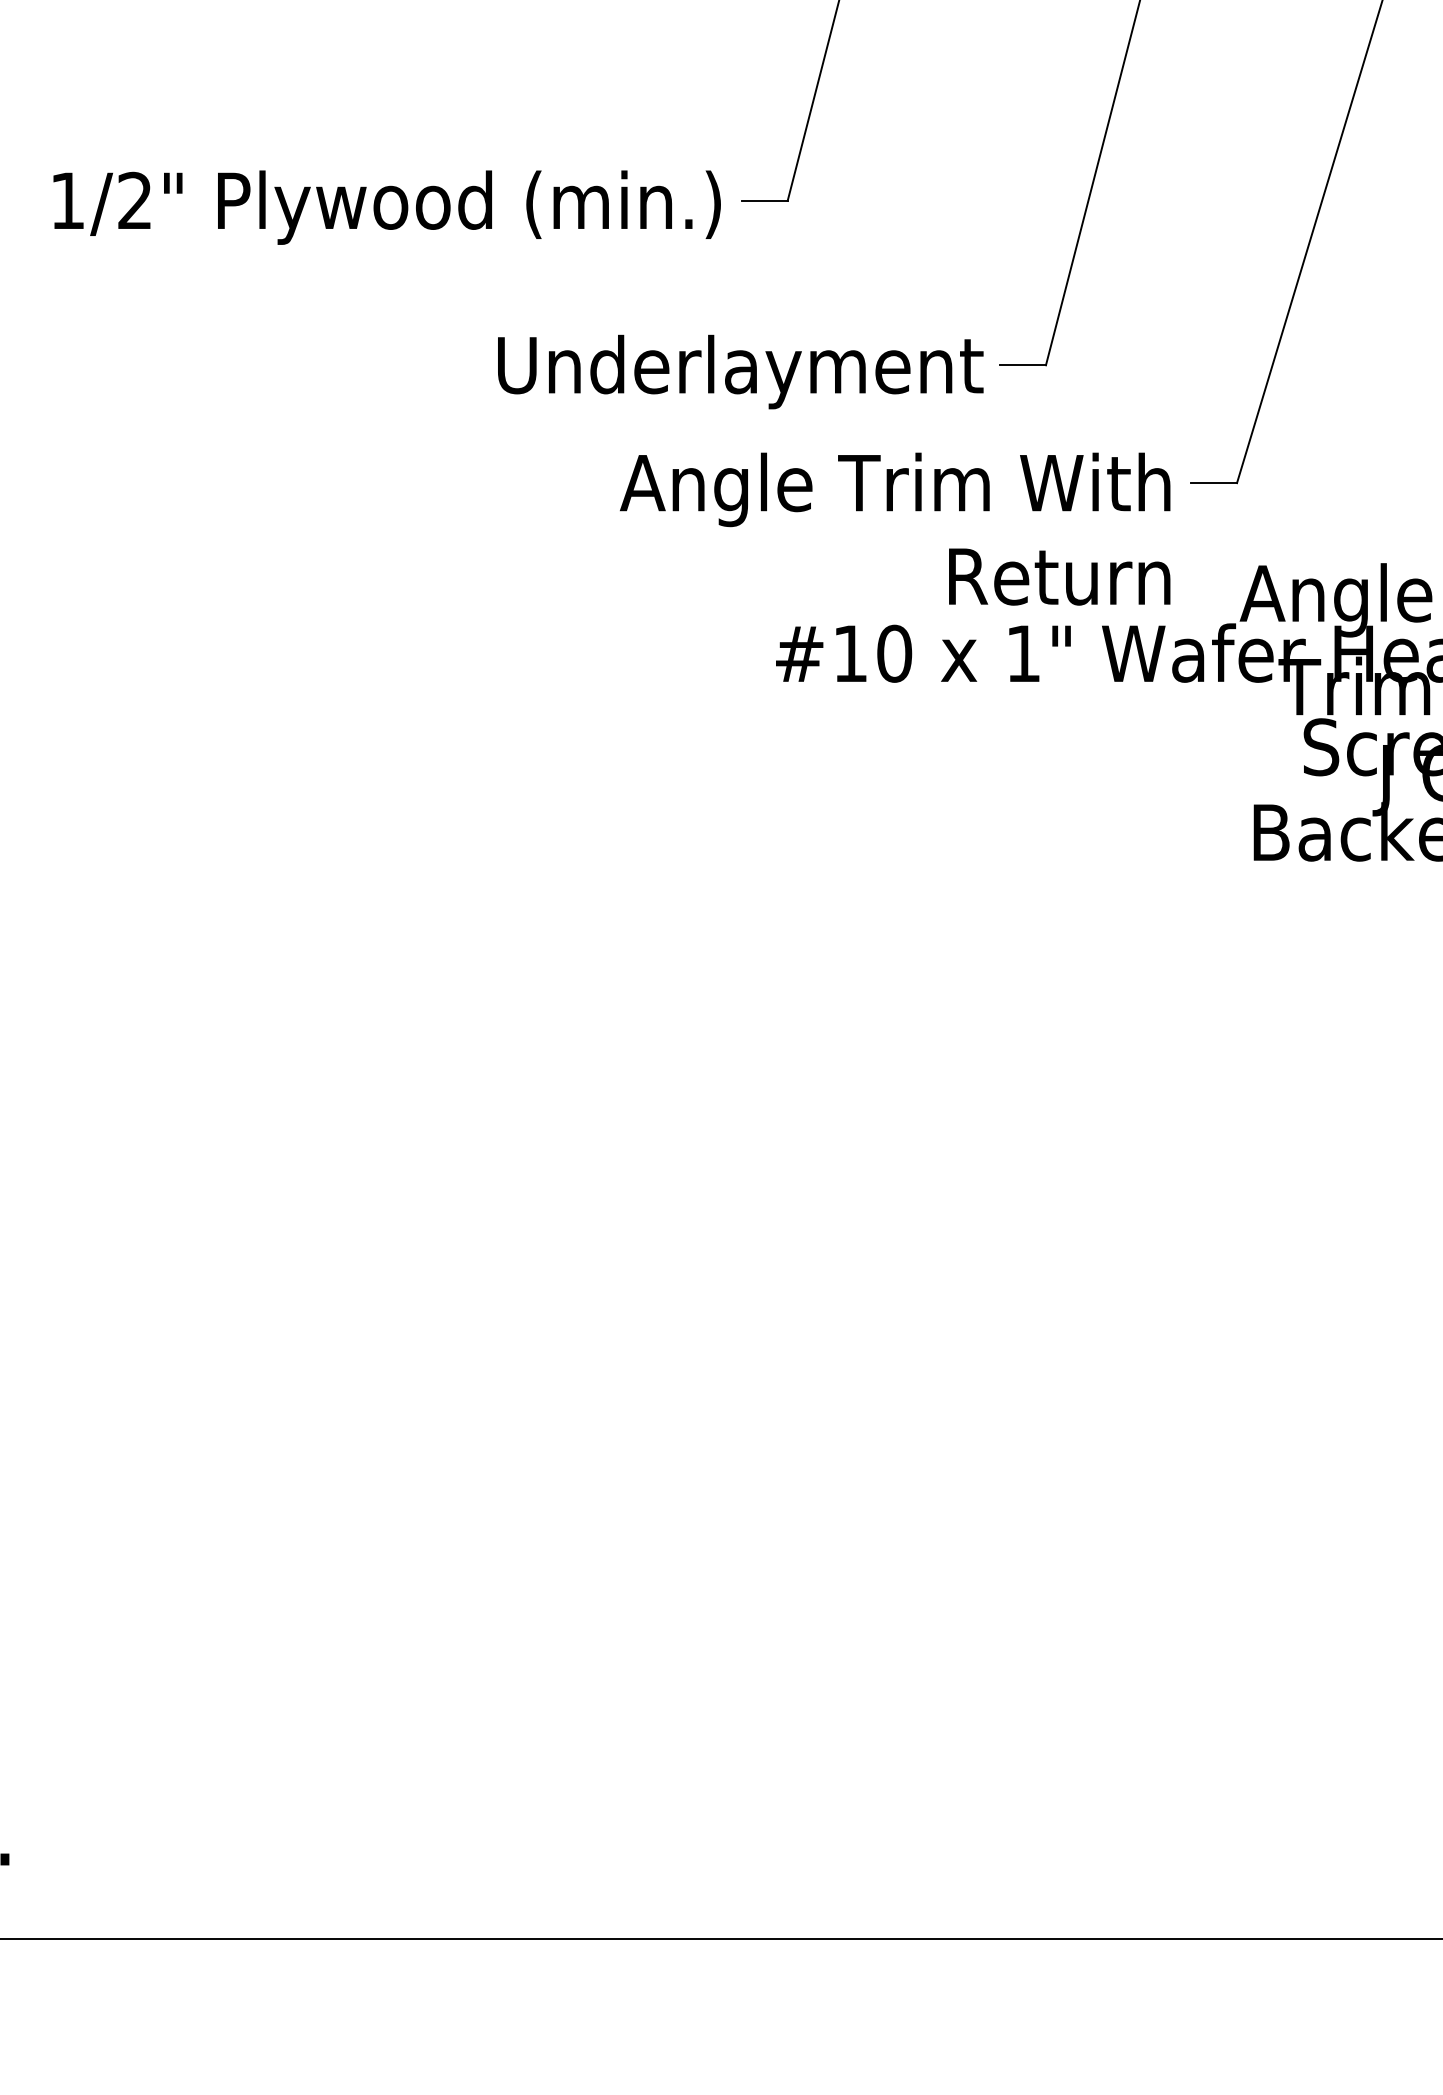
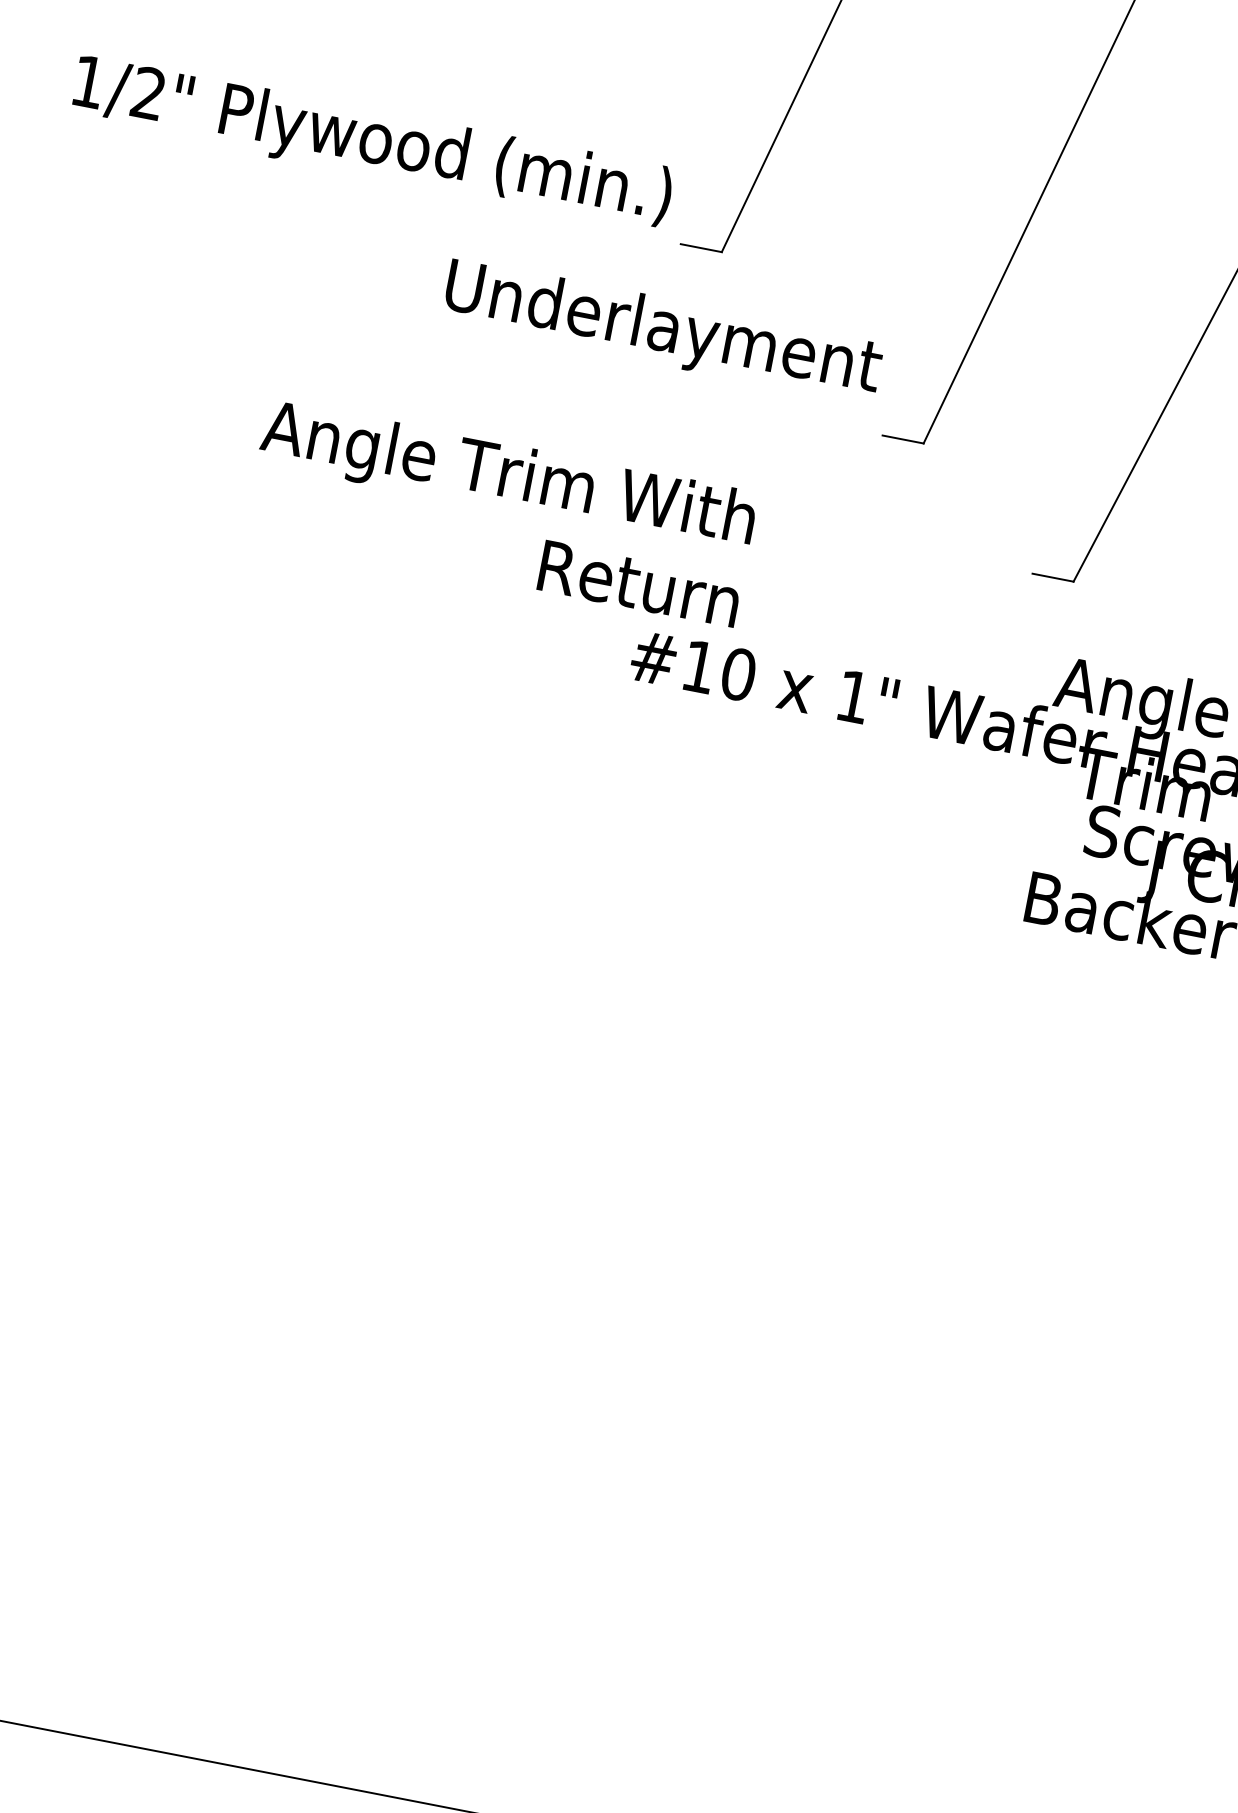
text: (386, 207) -> (371, 143), moved
text: (740, 371) -> (662, 330), moved
text: (895, 528) -> (501, 512), moved

